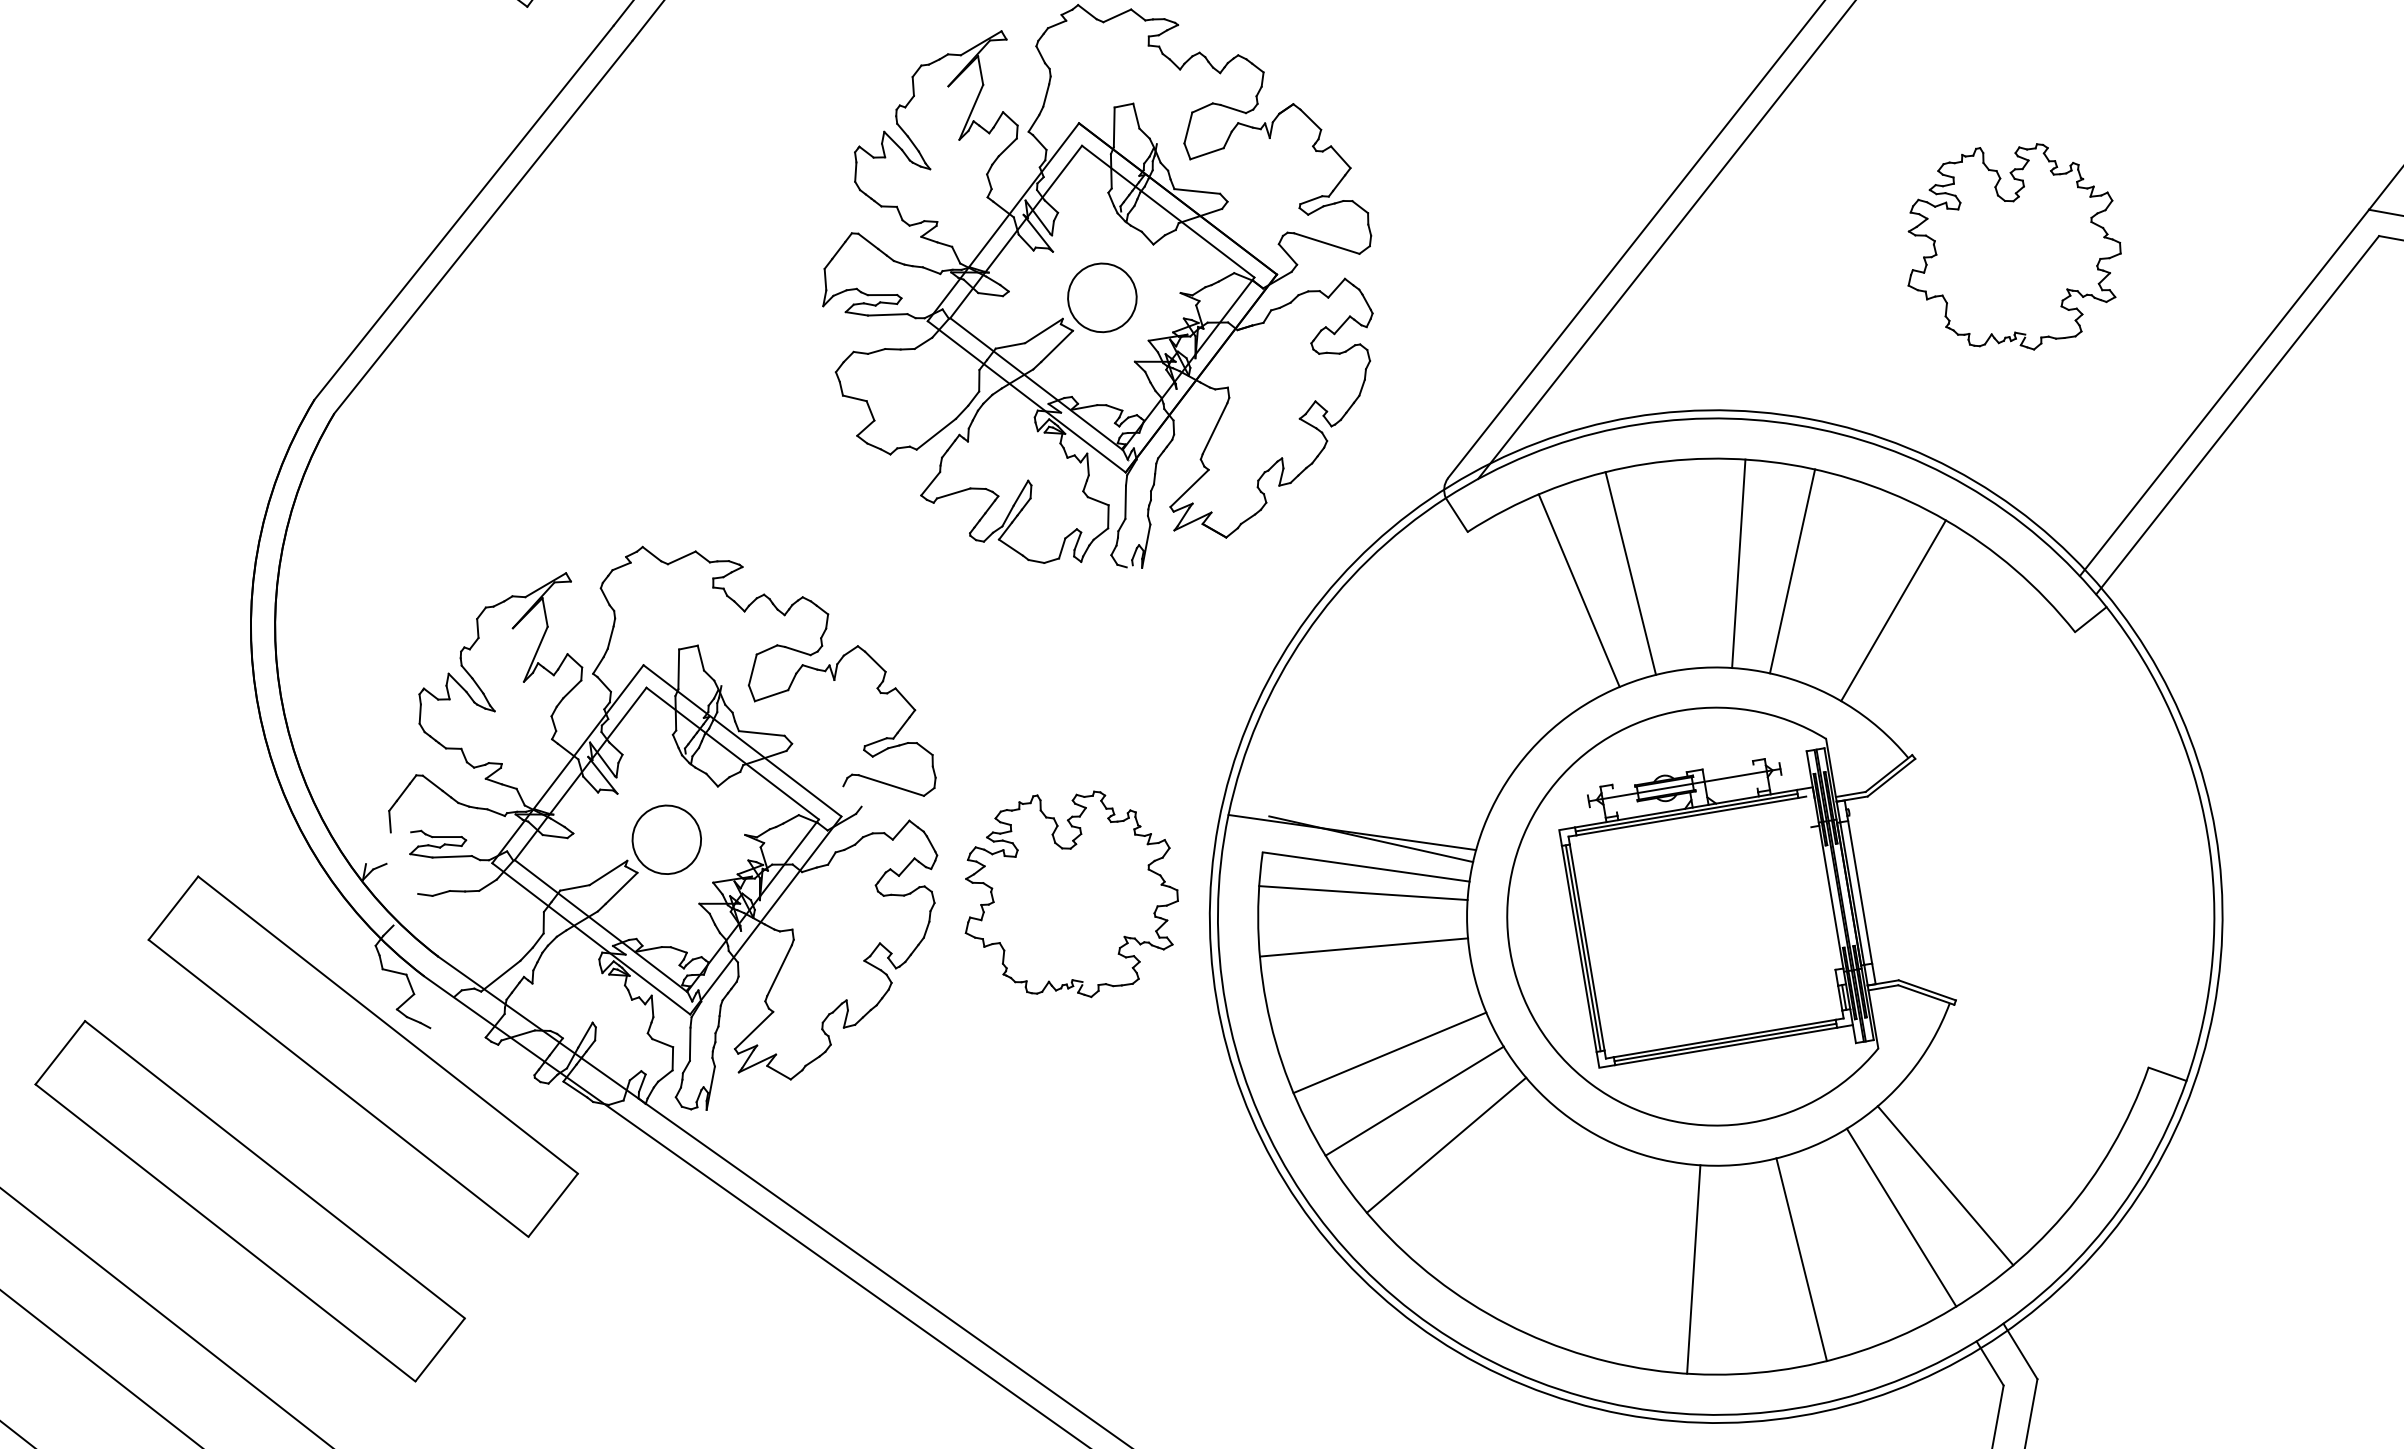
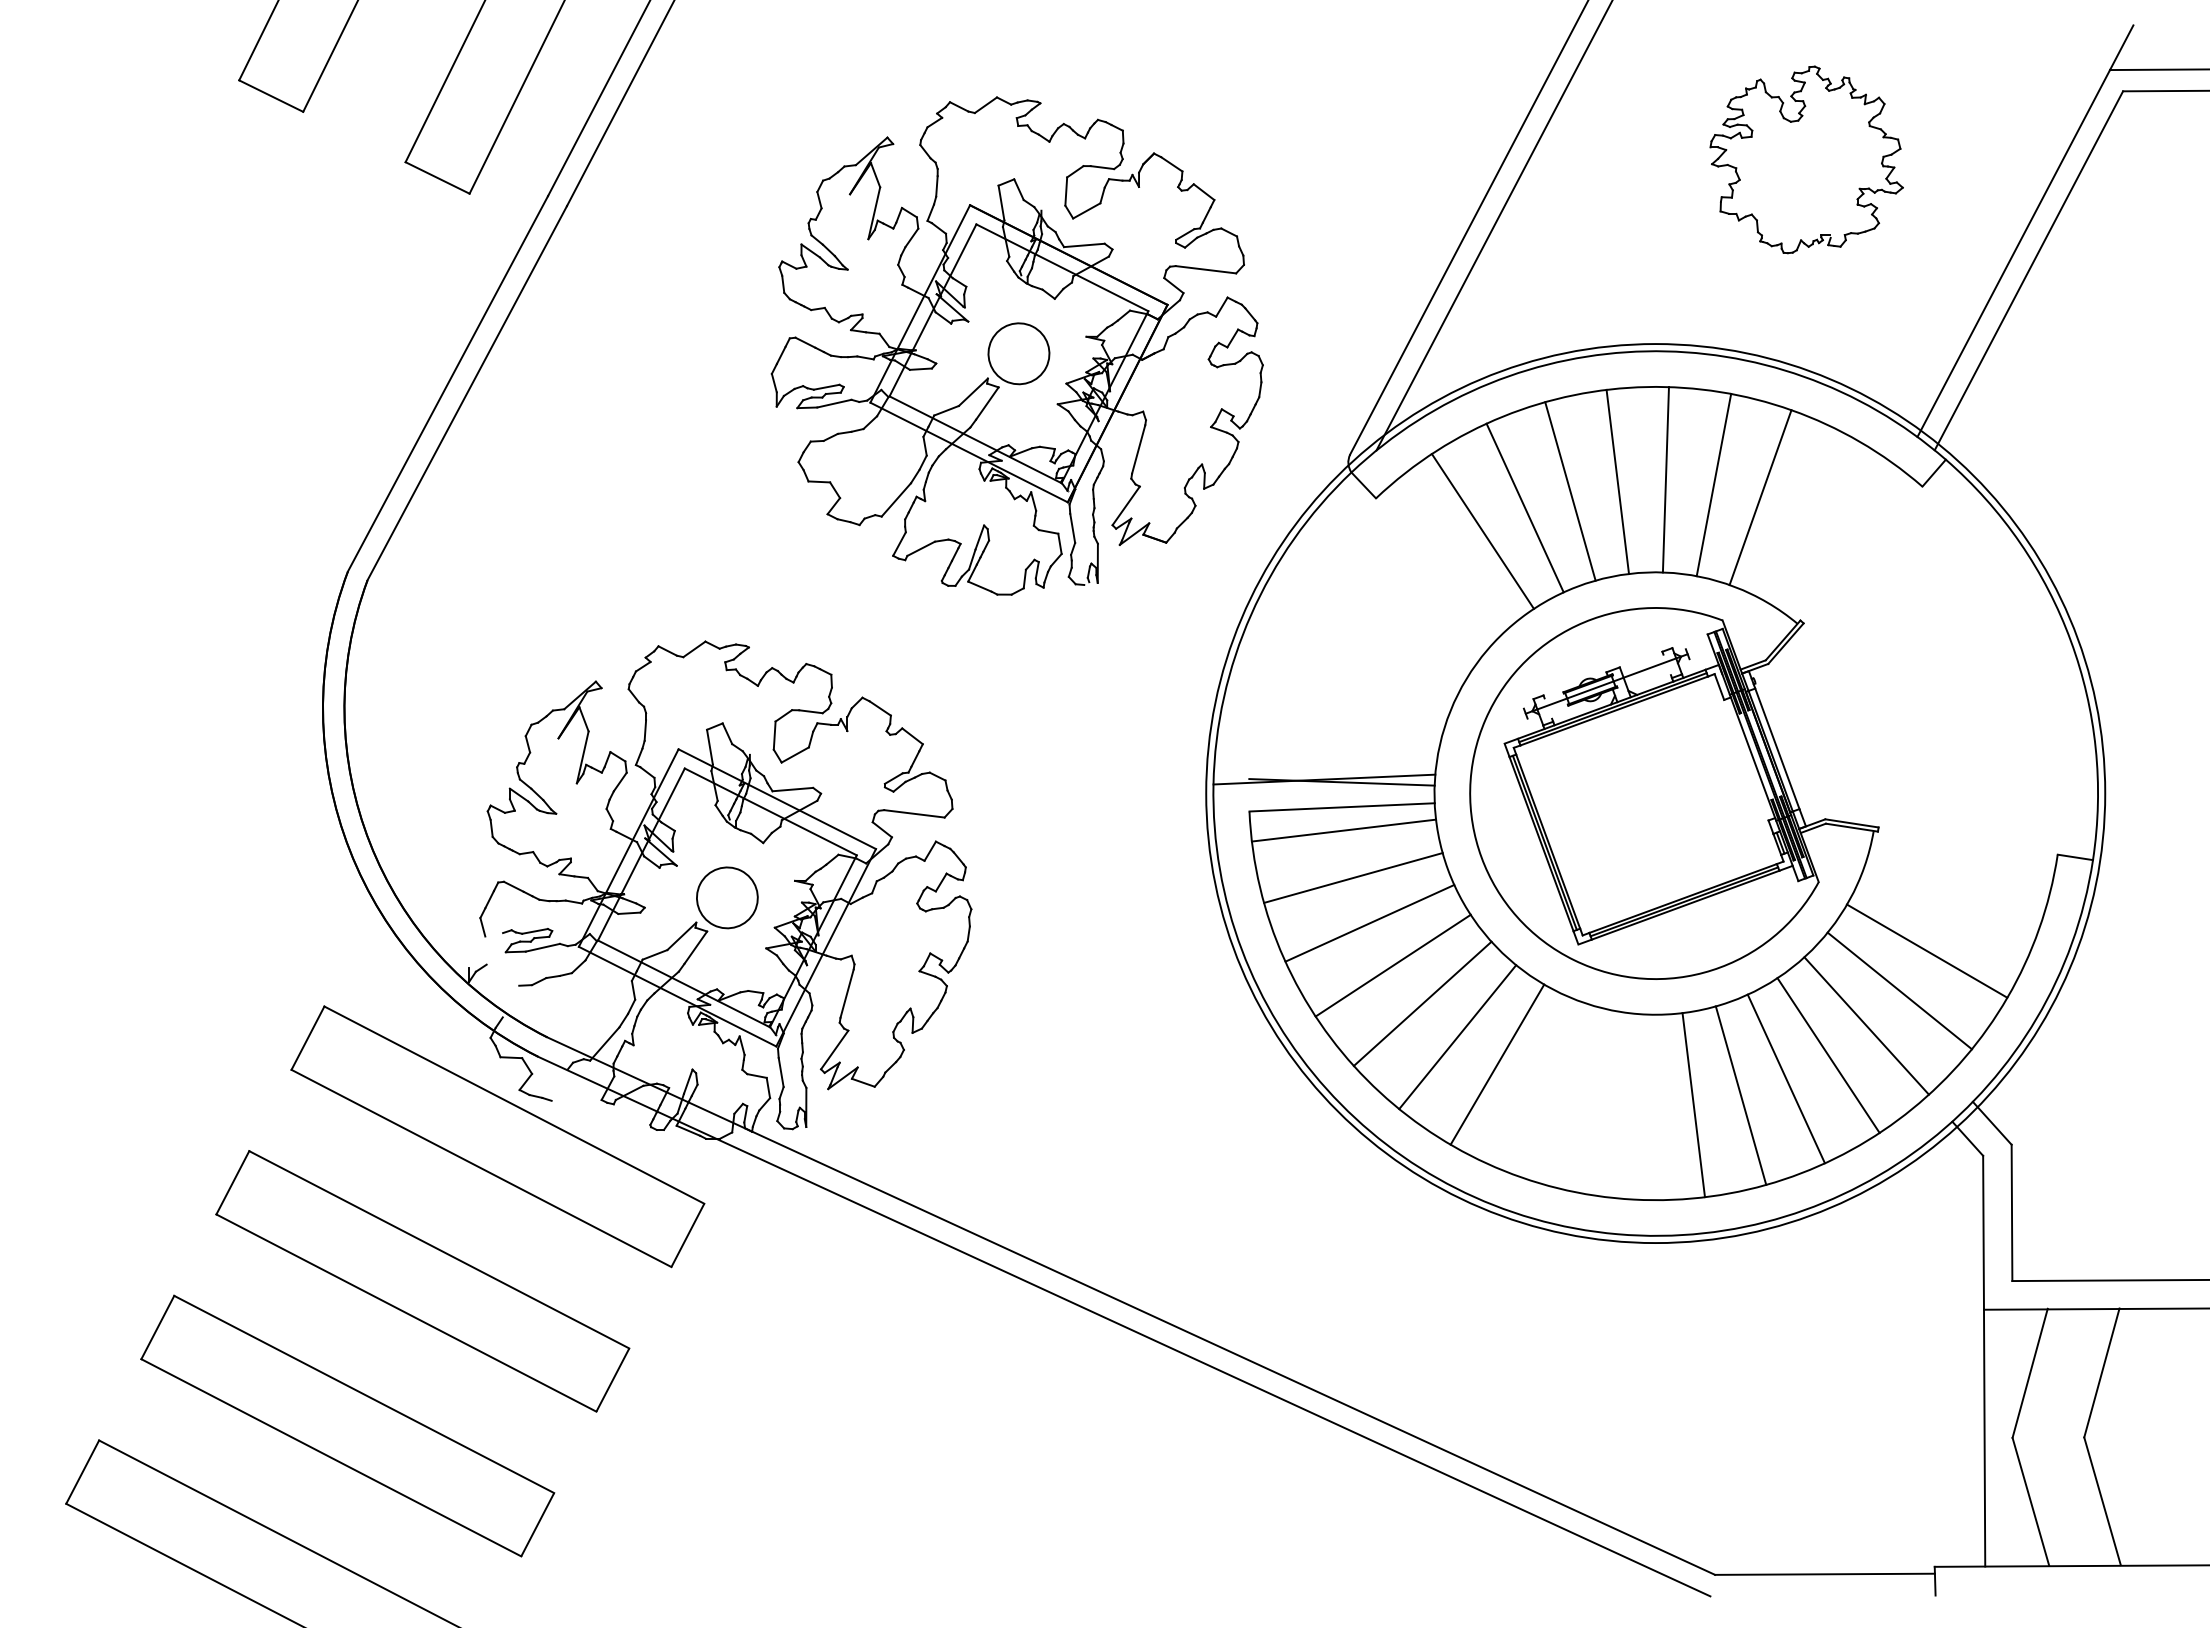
line: (1684, 564) -> (1570, 491), added
line: (1844, 586) -> (1713, 484), added
line: (851, 796) -> (881, 829), added
line: (1808, 811) -> (1719, 686), added
part: (1071, 893) -> (1089, 878), removed
line: (1372, 1000) -> (1369, 922), added
line: (1983, 1146) -> (1926, 950), added
line: (1484, 1183) -> (1497, 1064), added
line: (1853, 1242) -> (1828, 1055), added
line: (1747, 1268) -> (1740, 1095), added

